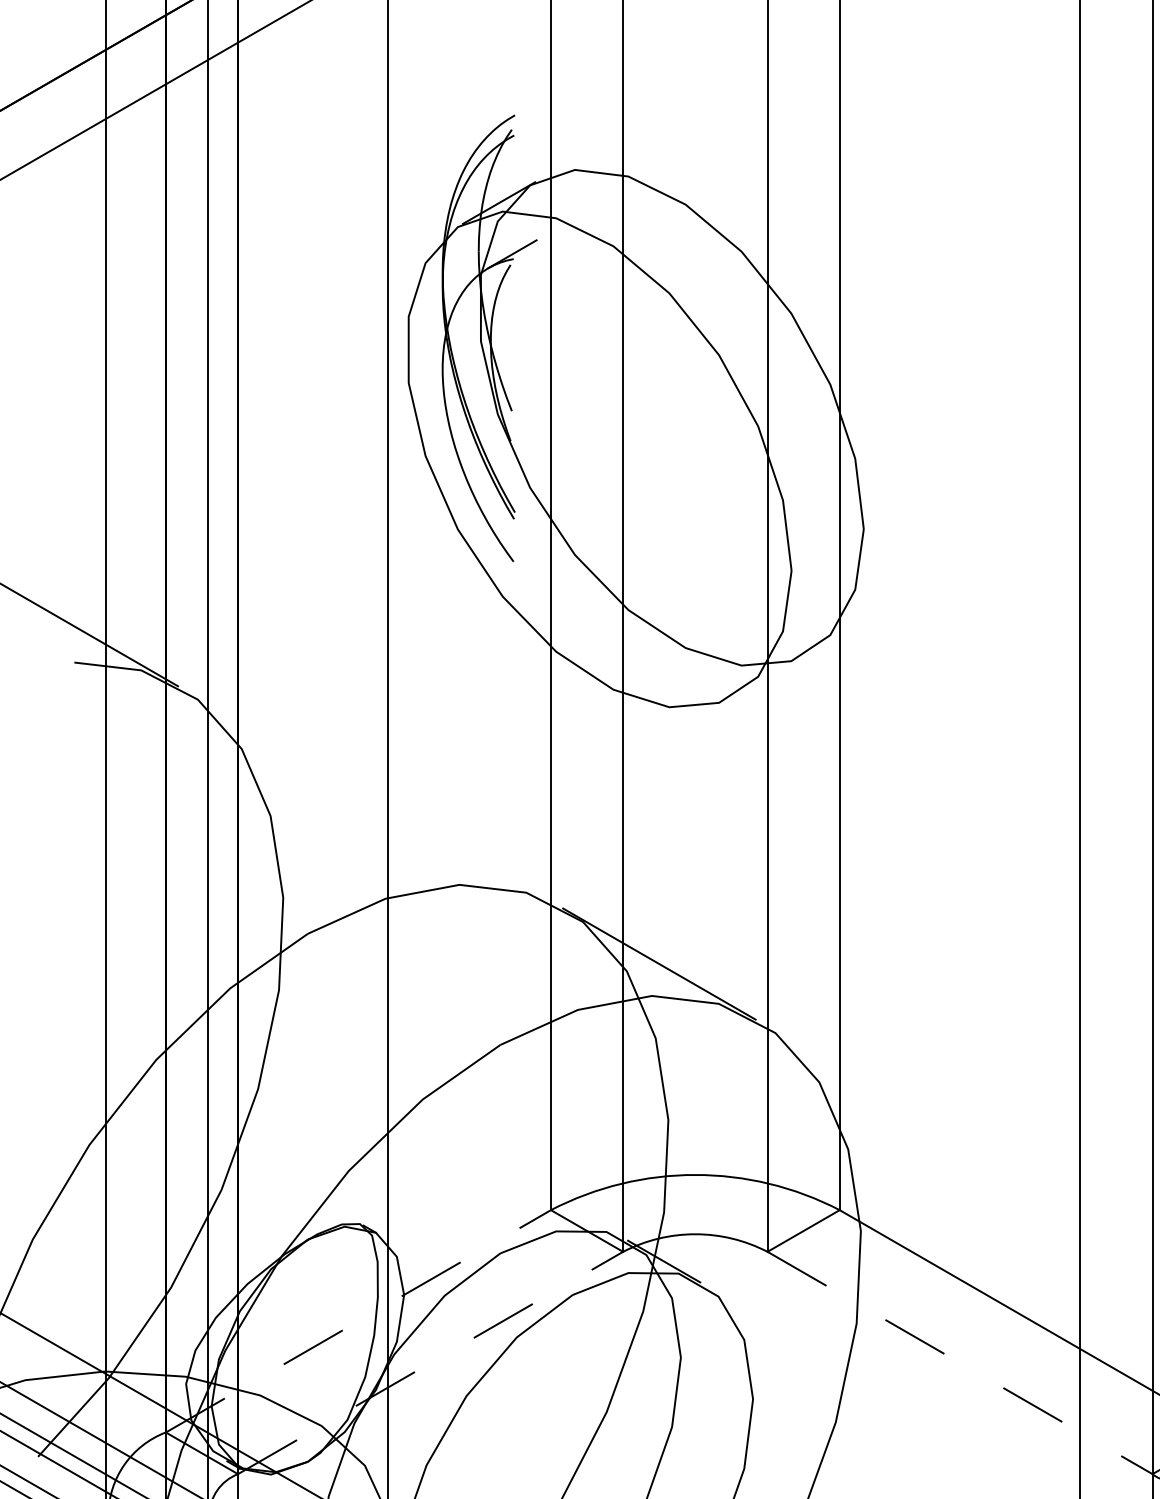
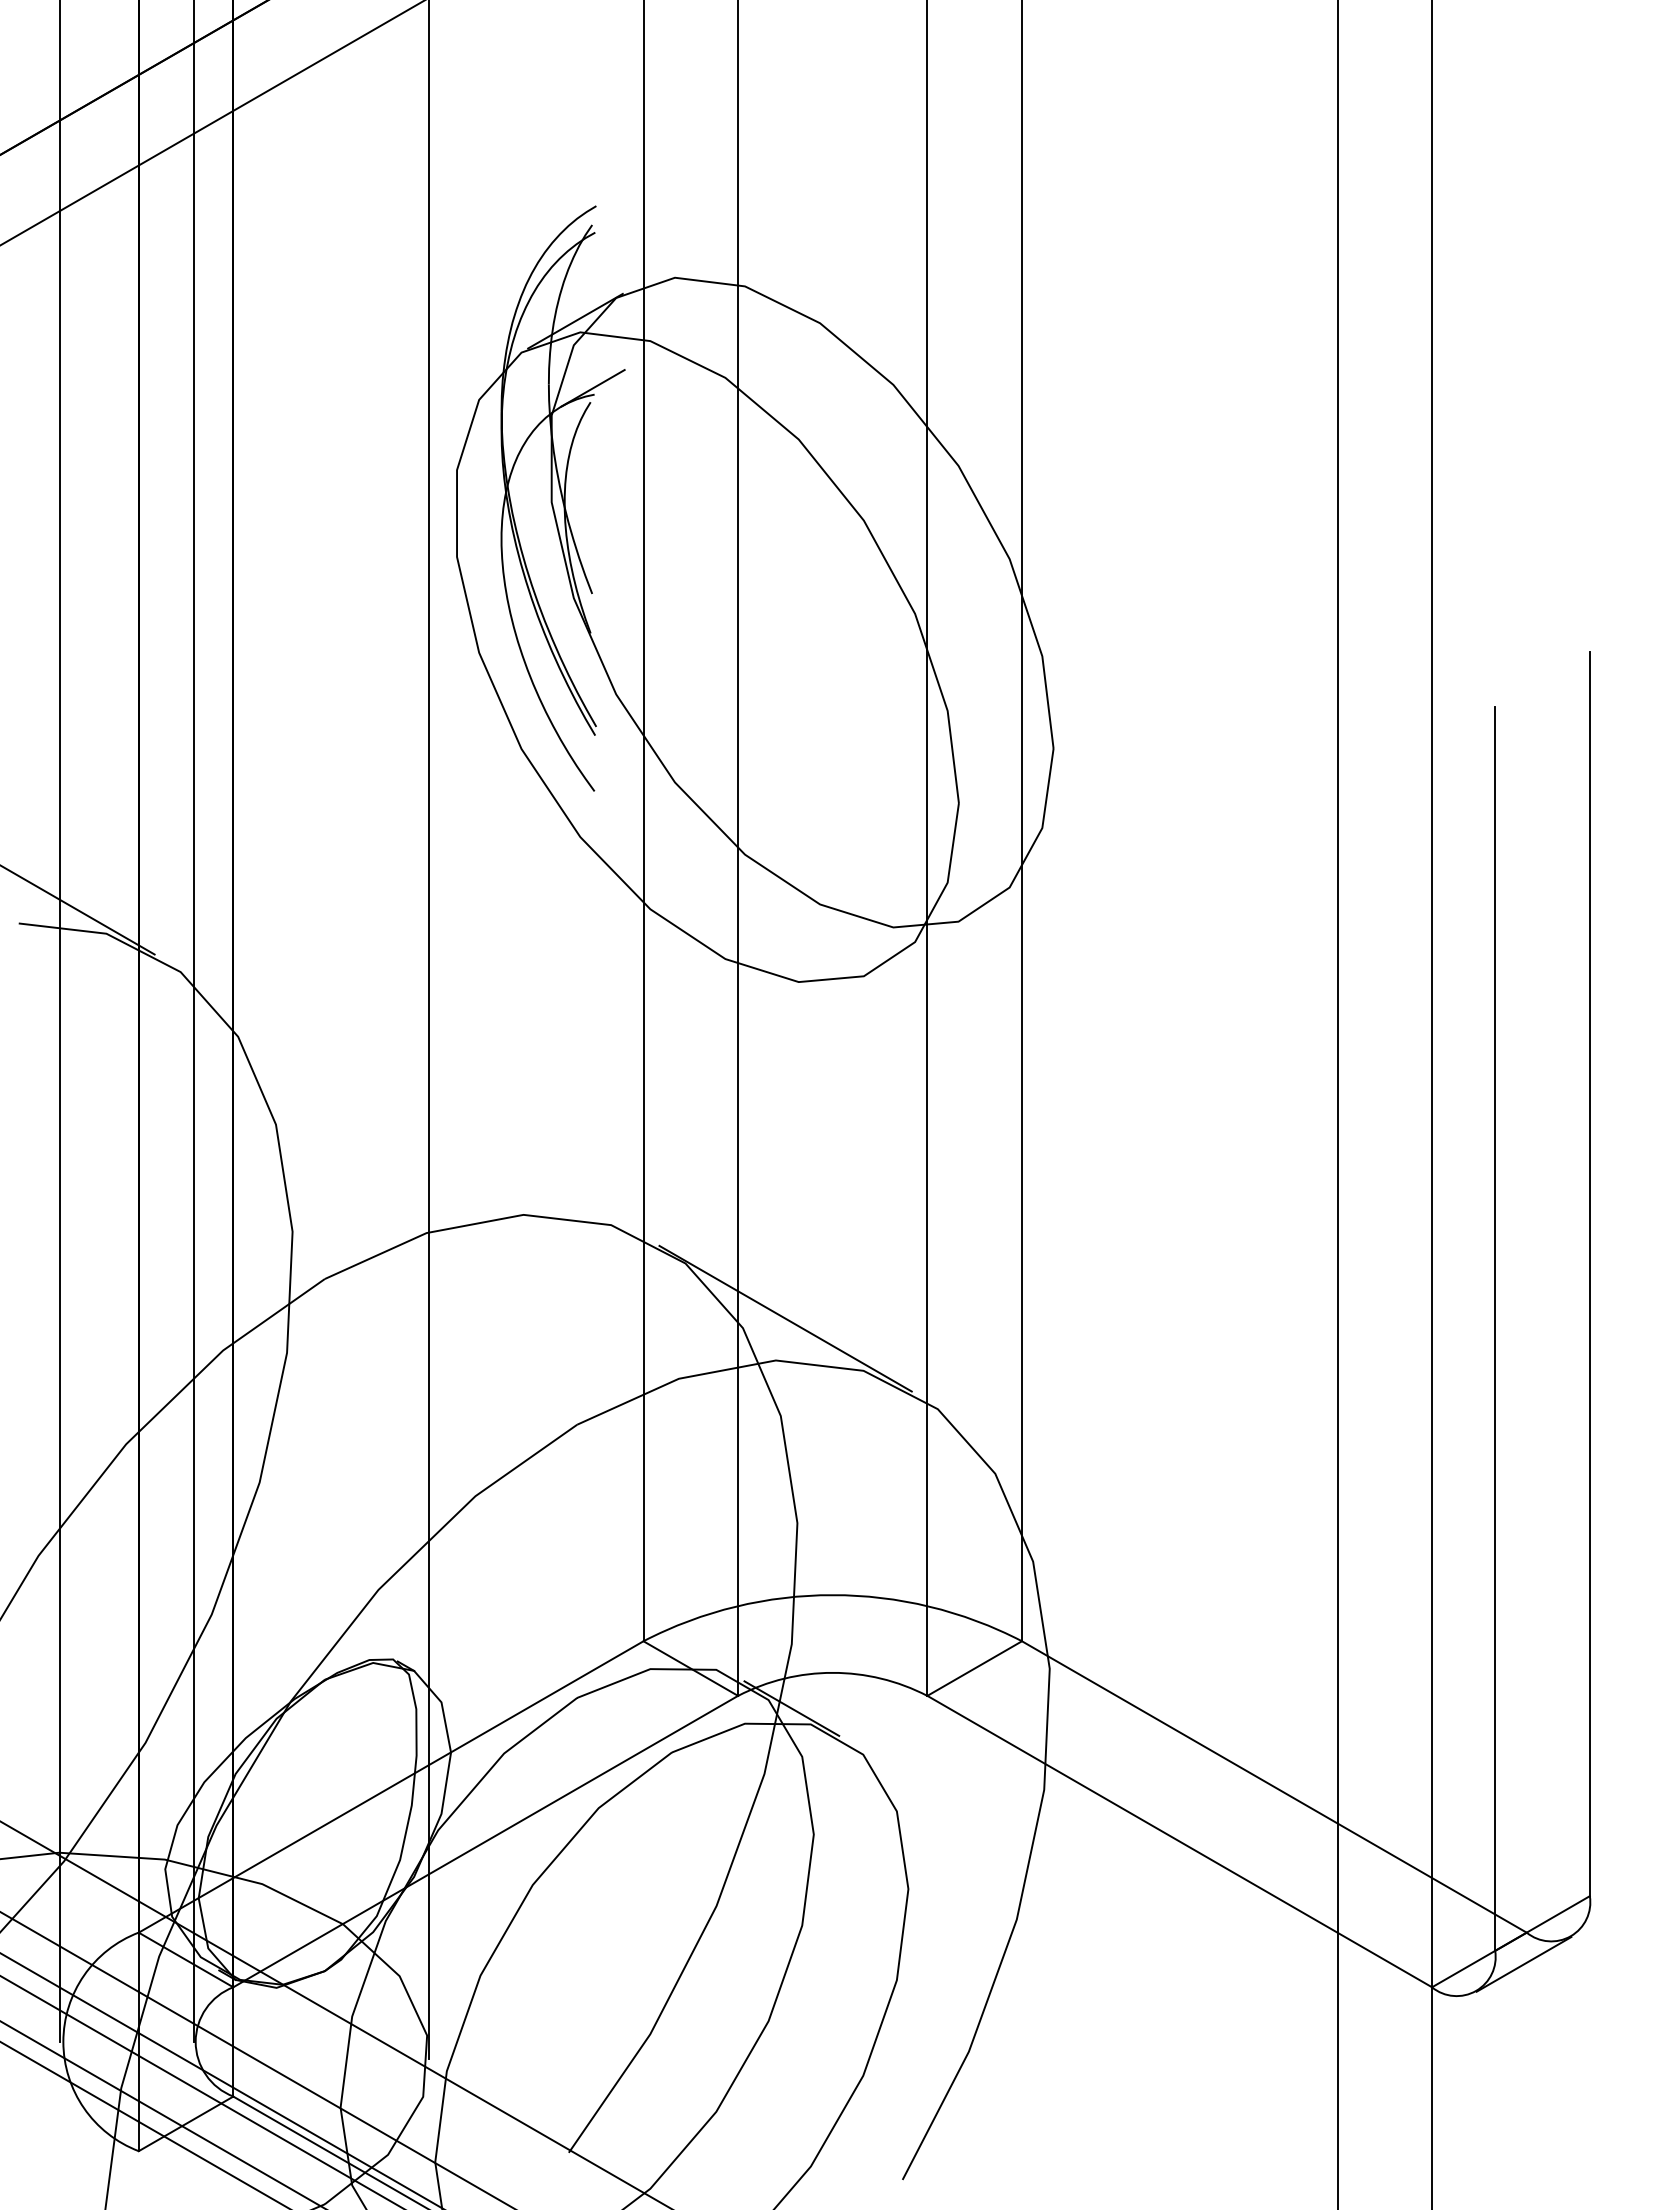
line: (358, 1320) -> (391, 1786), dashed -> solid
line: (431, 1362) -> (486, 1841), dashed -> solid
line: (960, 1362) -> (1180, 1841), dashed -> solid

